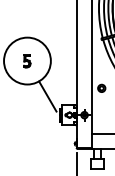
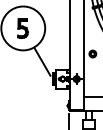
part: (27, 61) -> (23, 28), size x1.67

